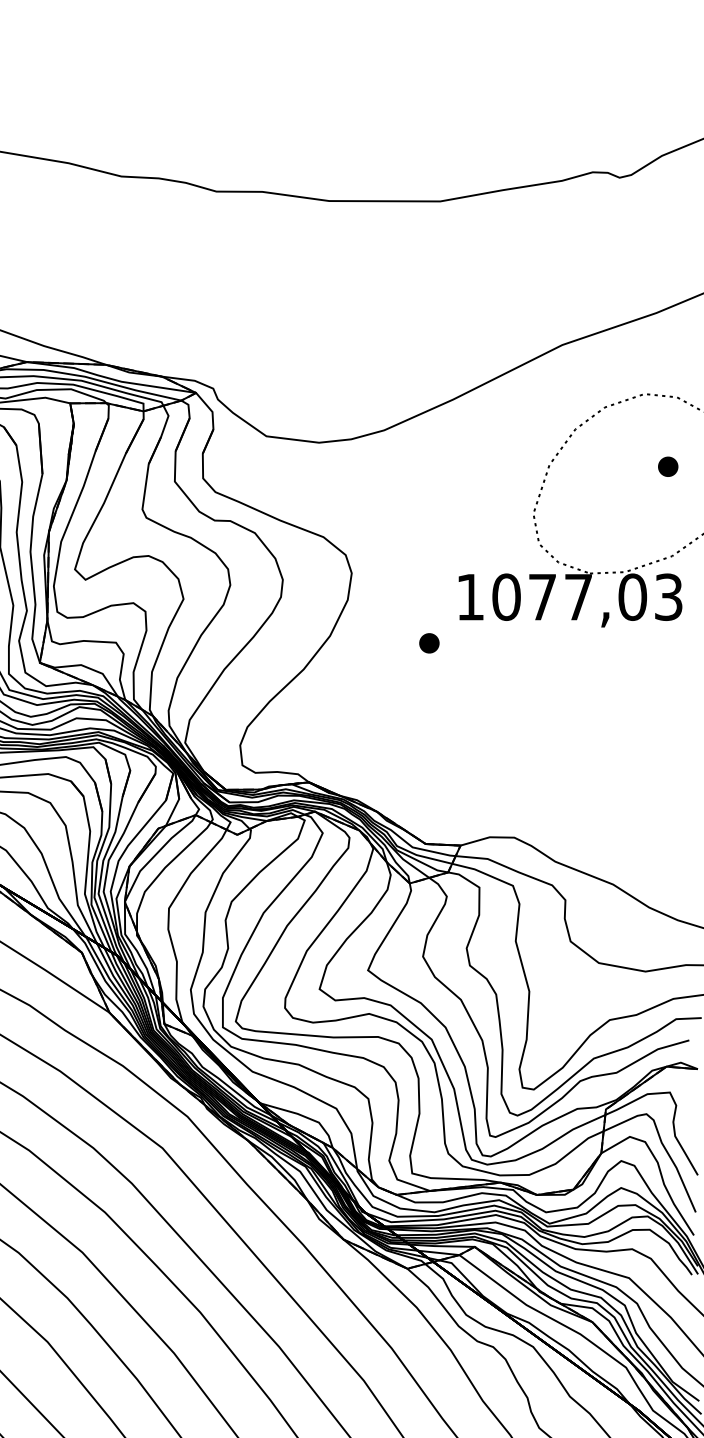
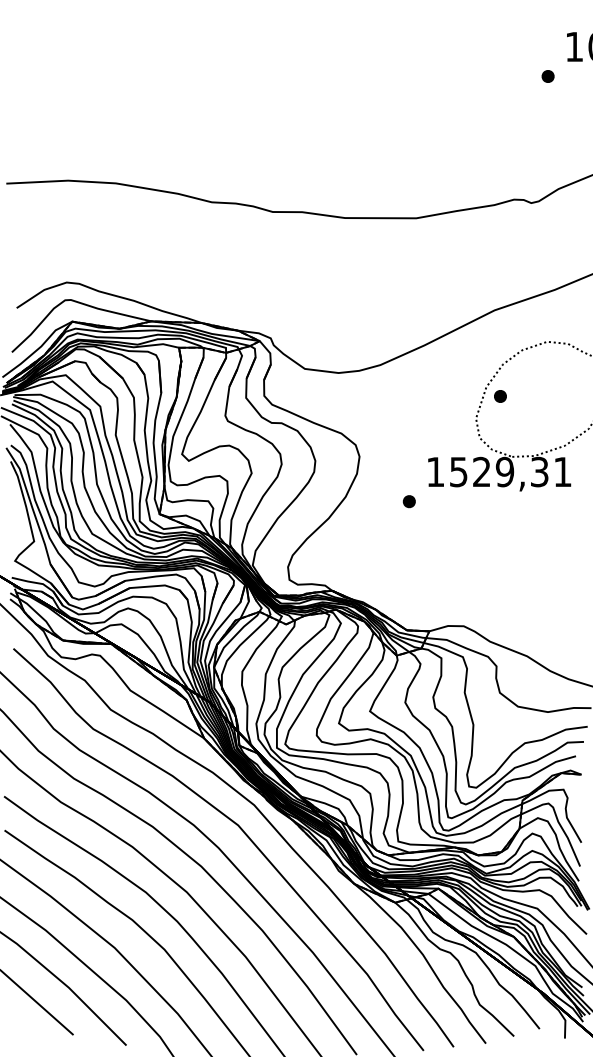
part: (668, 466) -> (500, 396), moved
text: (587, 596) -> (510, 471), 1077,03 -> 1529,31

